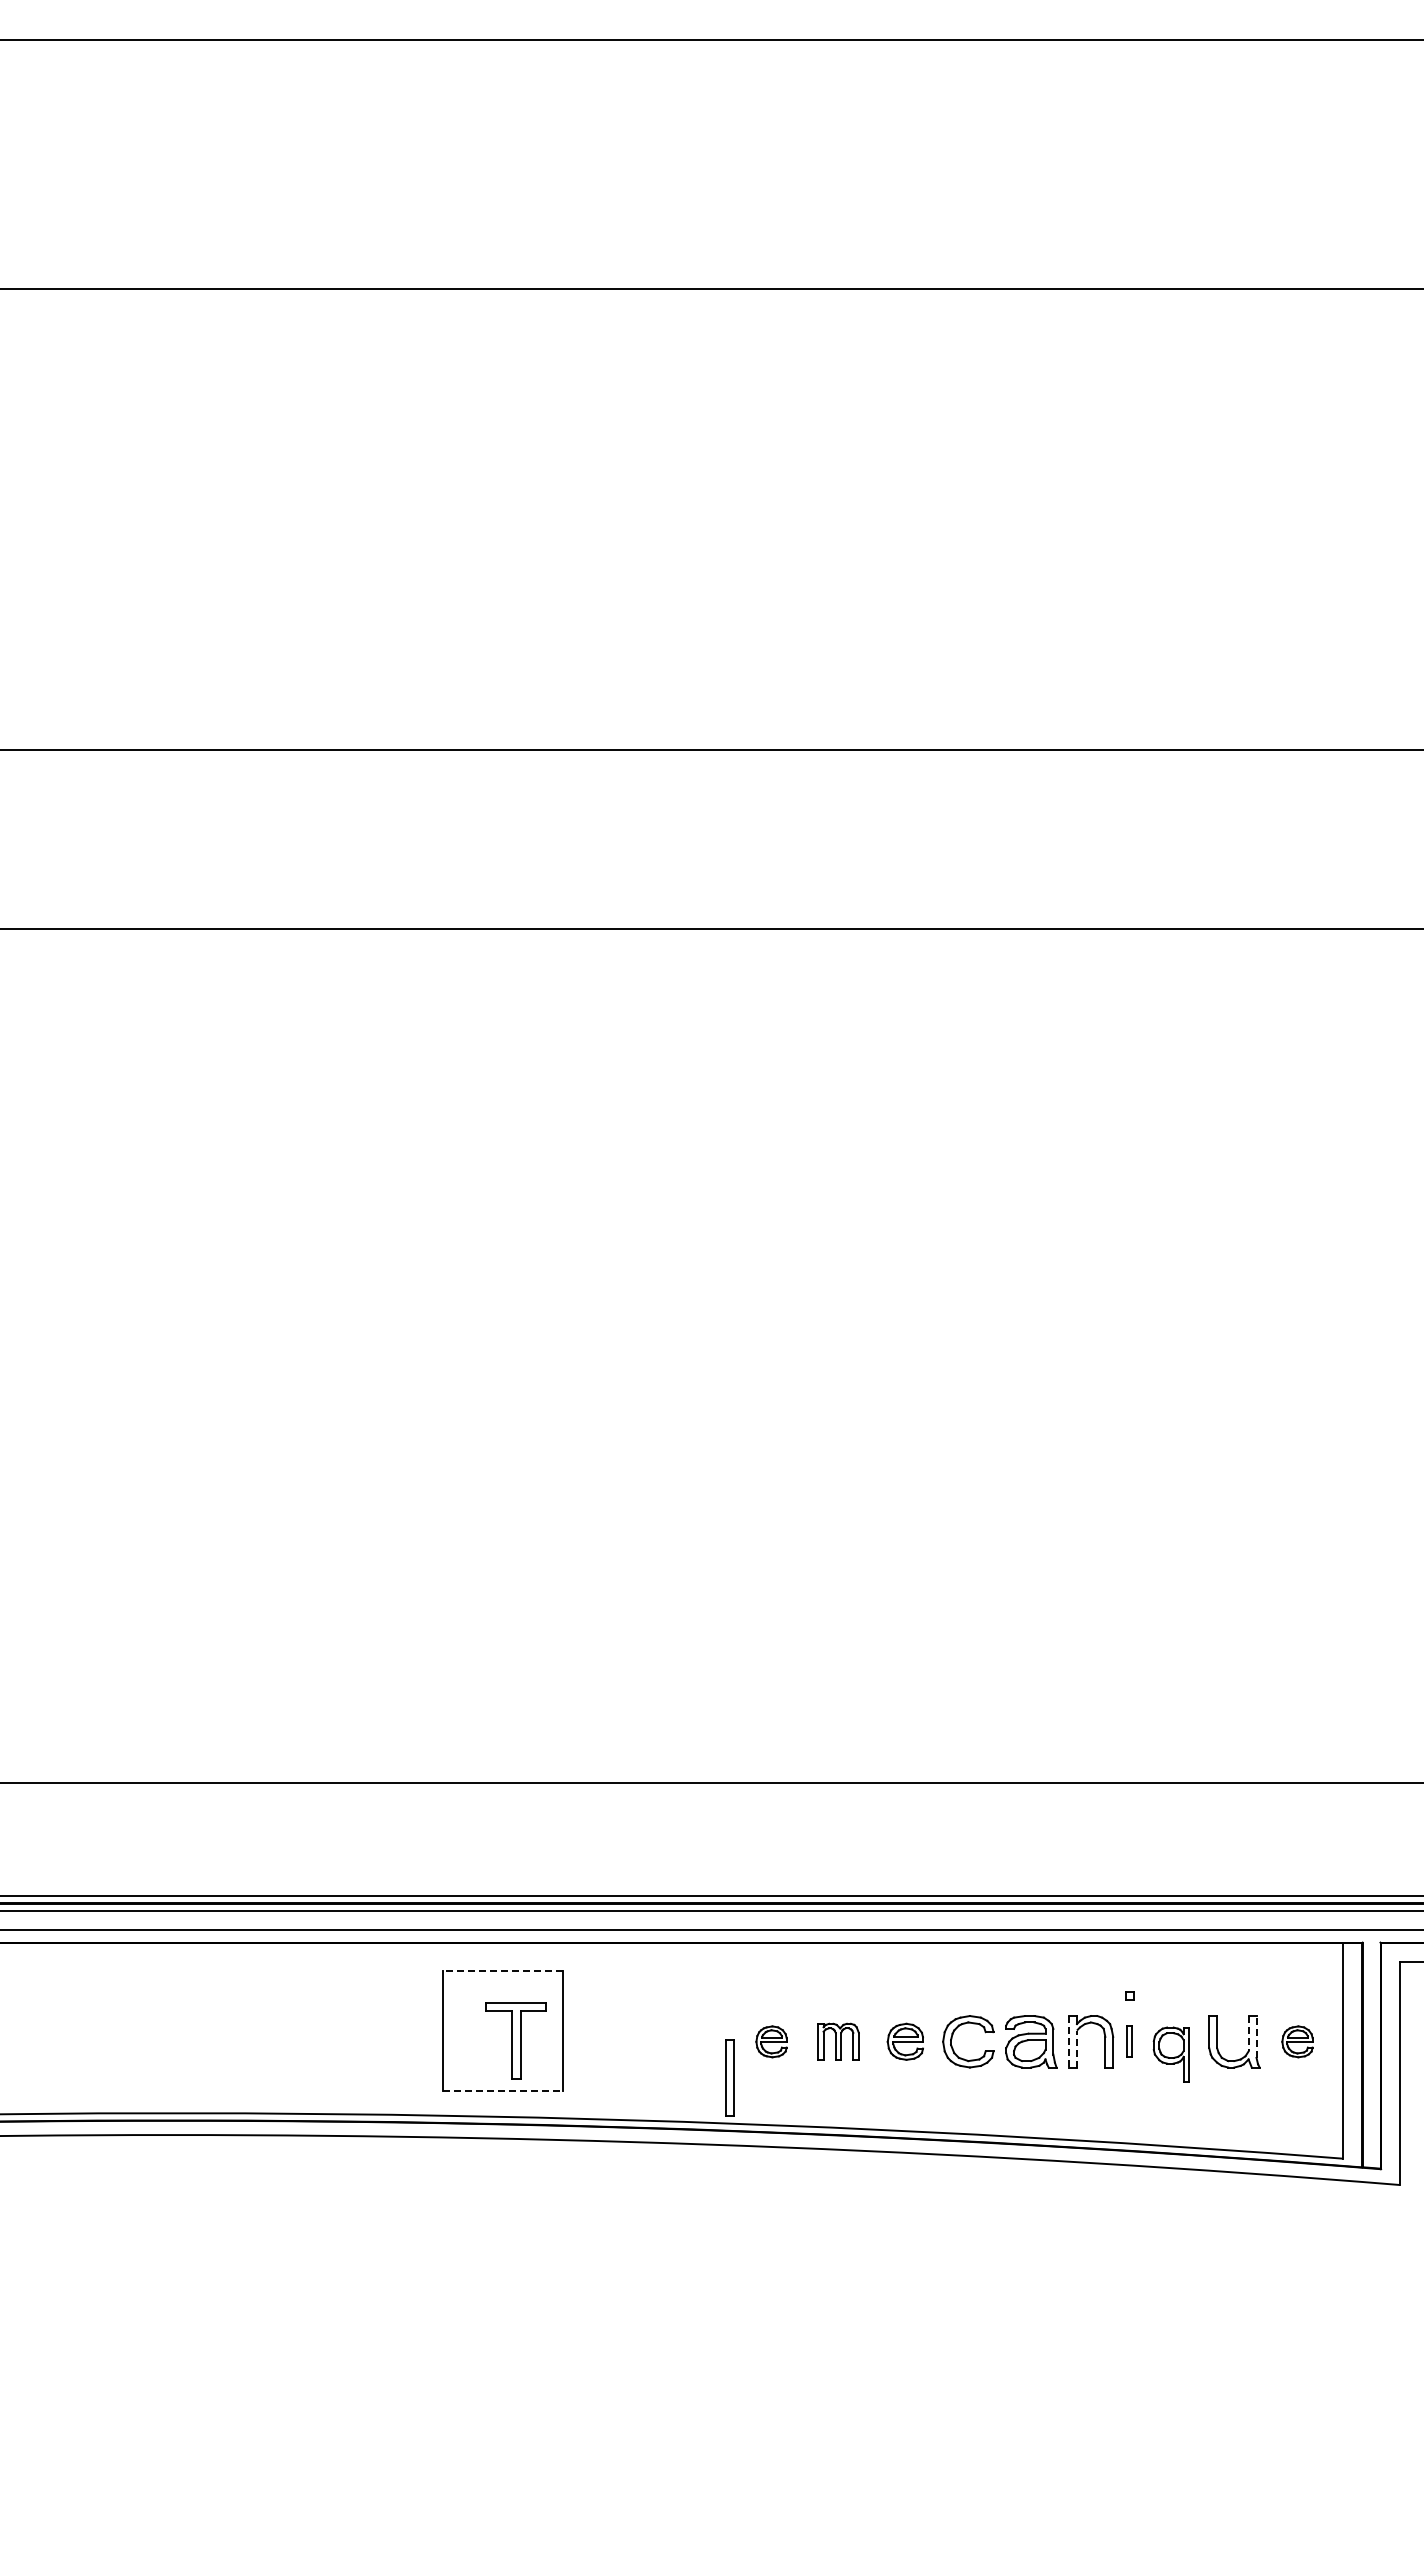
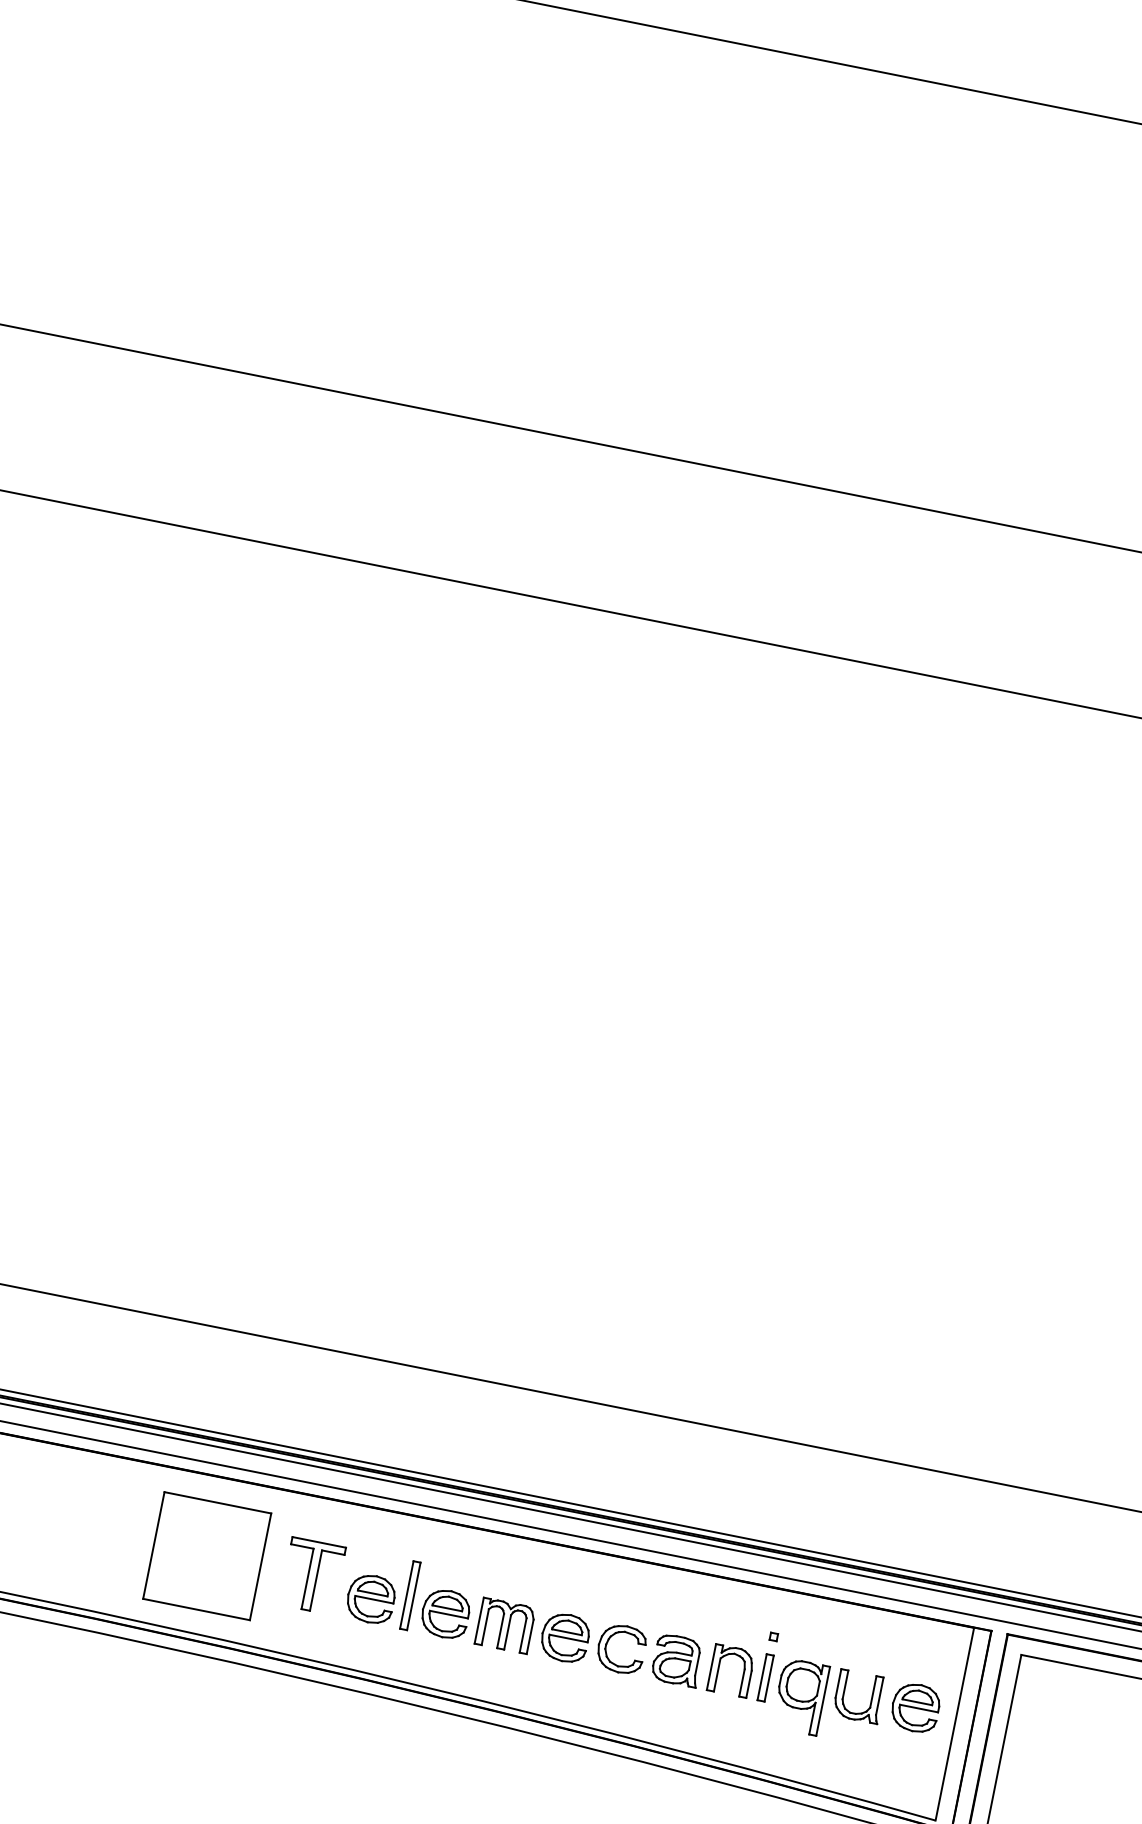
line: (502, 1971) -> (217, 1503), dashed -> solid
line: (1248, 2033) -> (873, 1691), dashed -> solid
line: (1256, 2036) -> (879, 1695), dashed -> solid
part: (515, 2040) -> (311, 1575), moved
part: (687, 2041) -> (370, 1598), added
part: (771, 2041) -> (445, 1613), size x1.67
part: (838, 2041) -> (505, 1625), size x1.43
part: (905, 2041) -> (565, 1637), size x1.43
line: (1069, 2041) -> (711, 1666), dashed -> solid
part: (1129, 2041) -> (765, 1677), size x1.67
part: (1297, 2041) -> (915, 1707), size x1.67
line: (1077, 2048) -> (717, 1674), dashed -> solid
part: (1171, 2054) -> (800, 1696), size x1.43
part: (729, 2077) -> (410, 1595), moved
line: (502, 2090) -> (196, 1609), dashed -> solid

